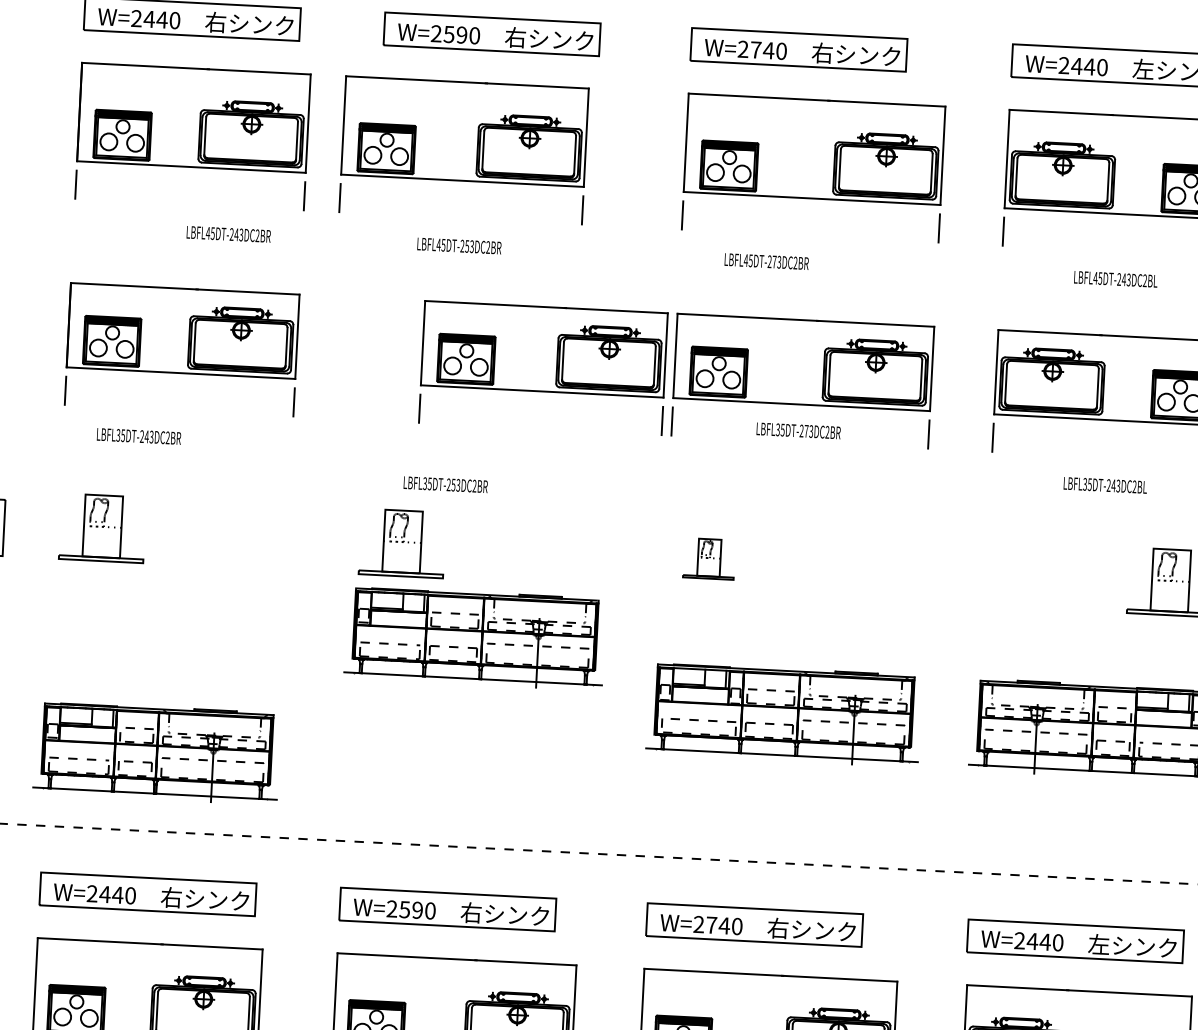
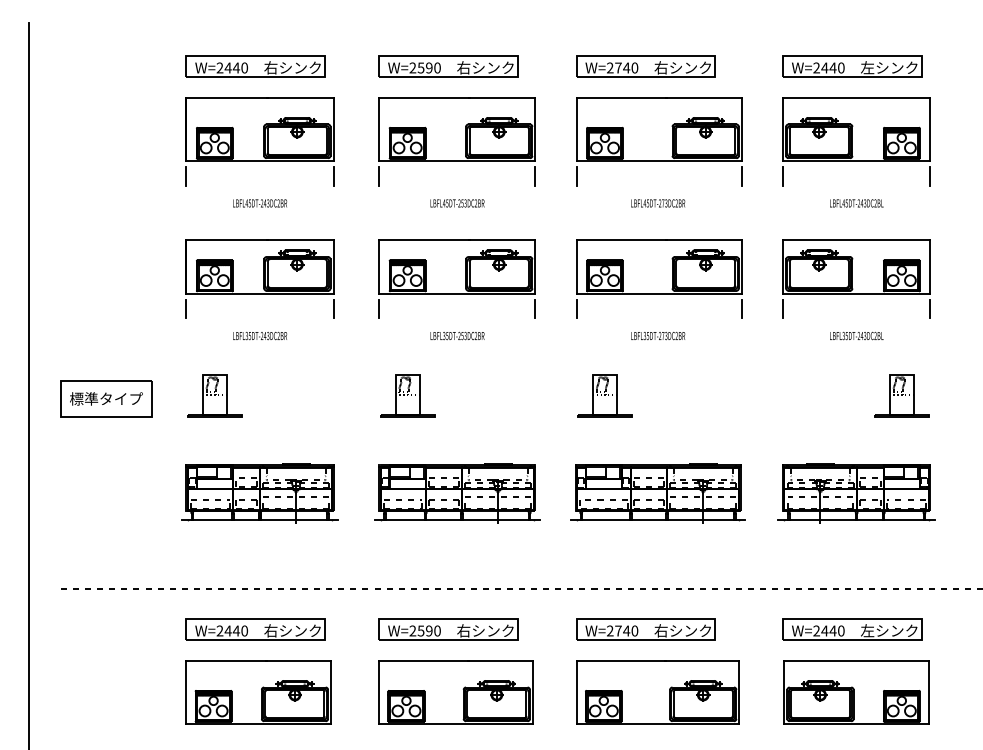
part: (462, 149) -> (456, 141), moved
text: (229, 234) -> (260, 203), moved
text: (459, 246) -> (457, 203), moved
text: (767, 261) -> (658, 203), moved
part: (542, 367) -> (456, 278), moved
text: (799, 431) -> (658, 336), moved
text: (139, 437) -> (260, 336), moved
text: (445, 483) -> (457, 335), moved
part: (708, 558) -> (604, 395), size x1.67
part: (475, 638) -> (457, 493), moved
part: (156, 752) -> (259, 493), moved

